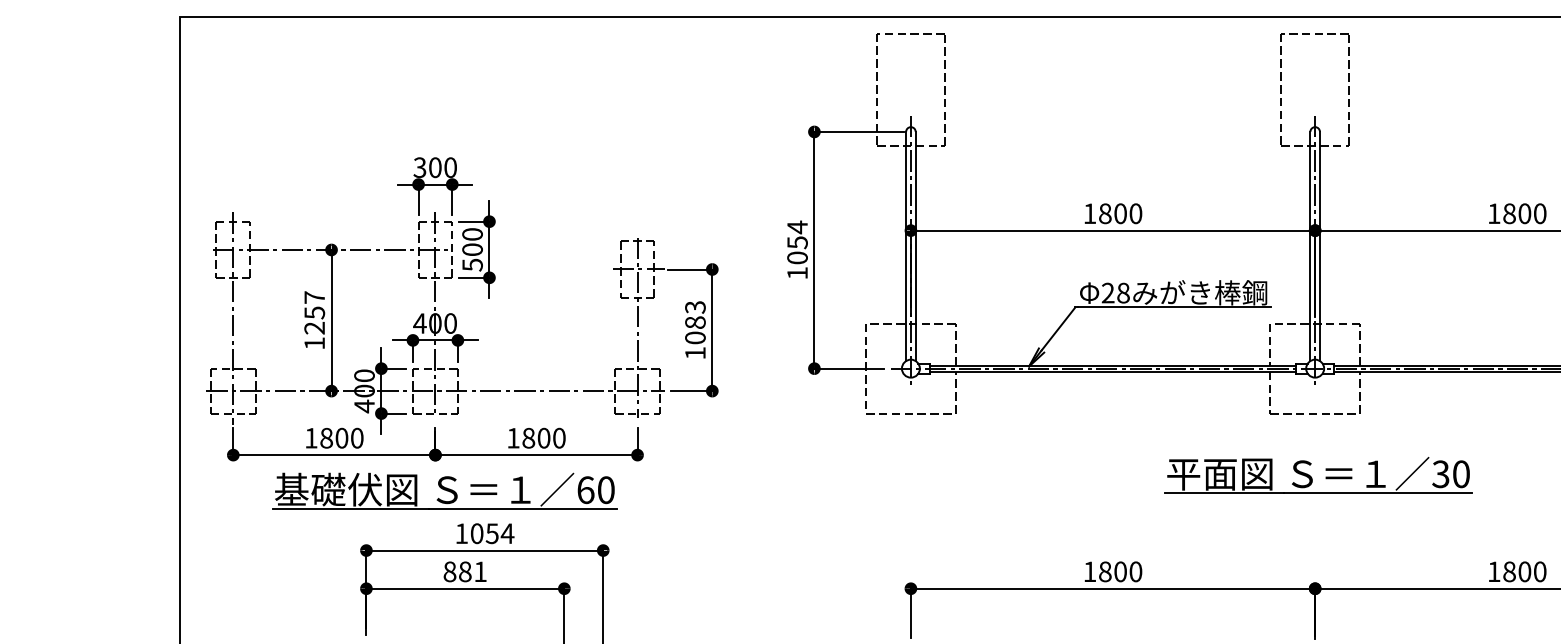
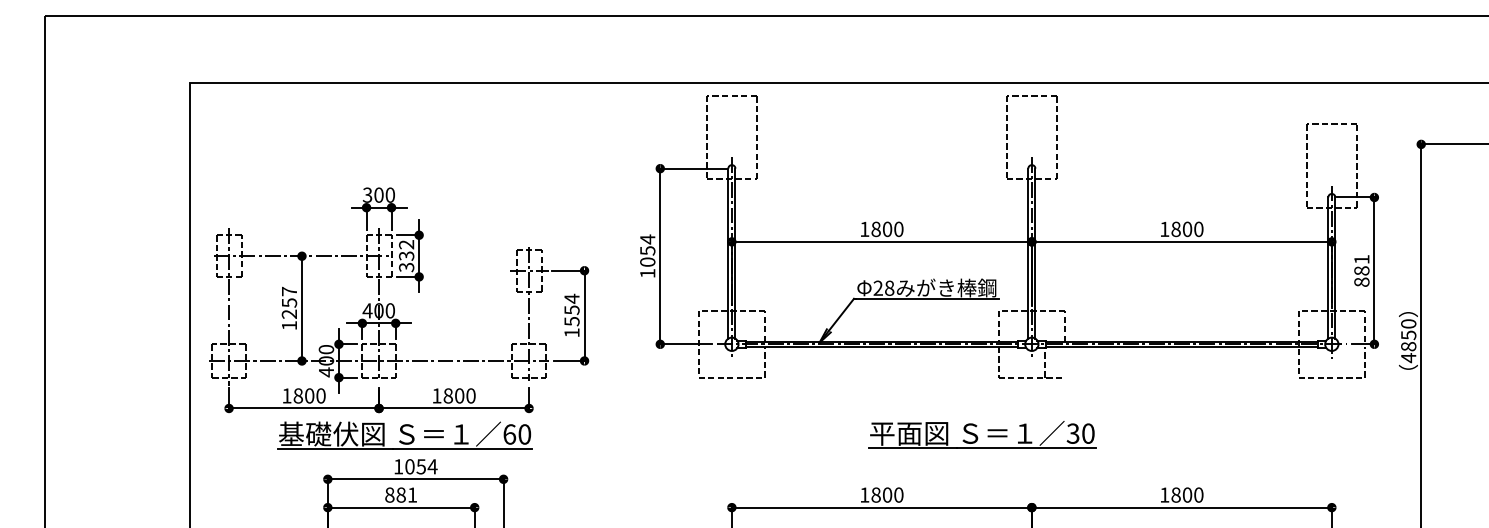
text: (472, 248) -> (406, 255), 500 -> 332
text: (694, 321) -> (571, 309), 1083 -> 1554
line: (1360, 391) -> (1045, 361), moved
part: (1318, 475) -> (982, 434), moved
part: (444, 491) -> (404, 435), moved

